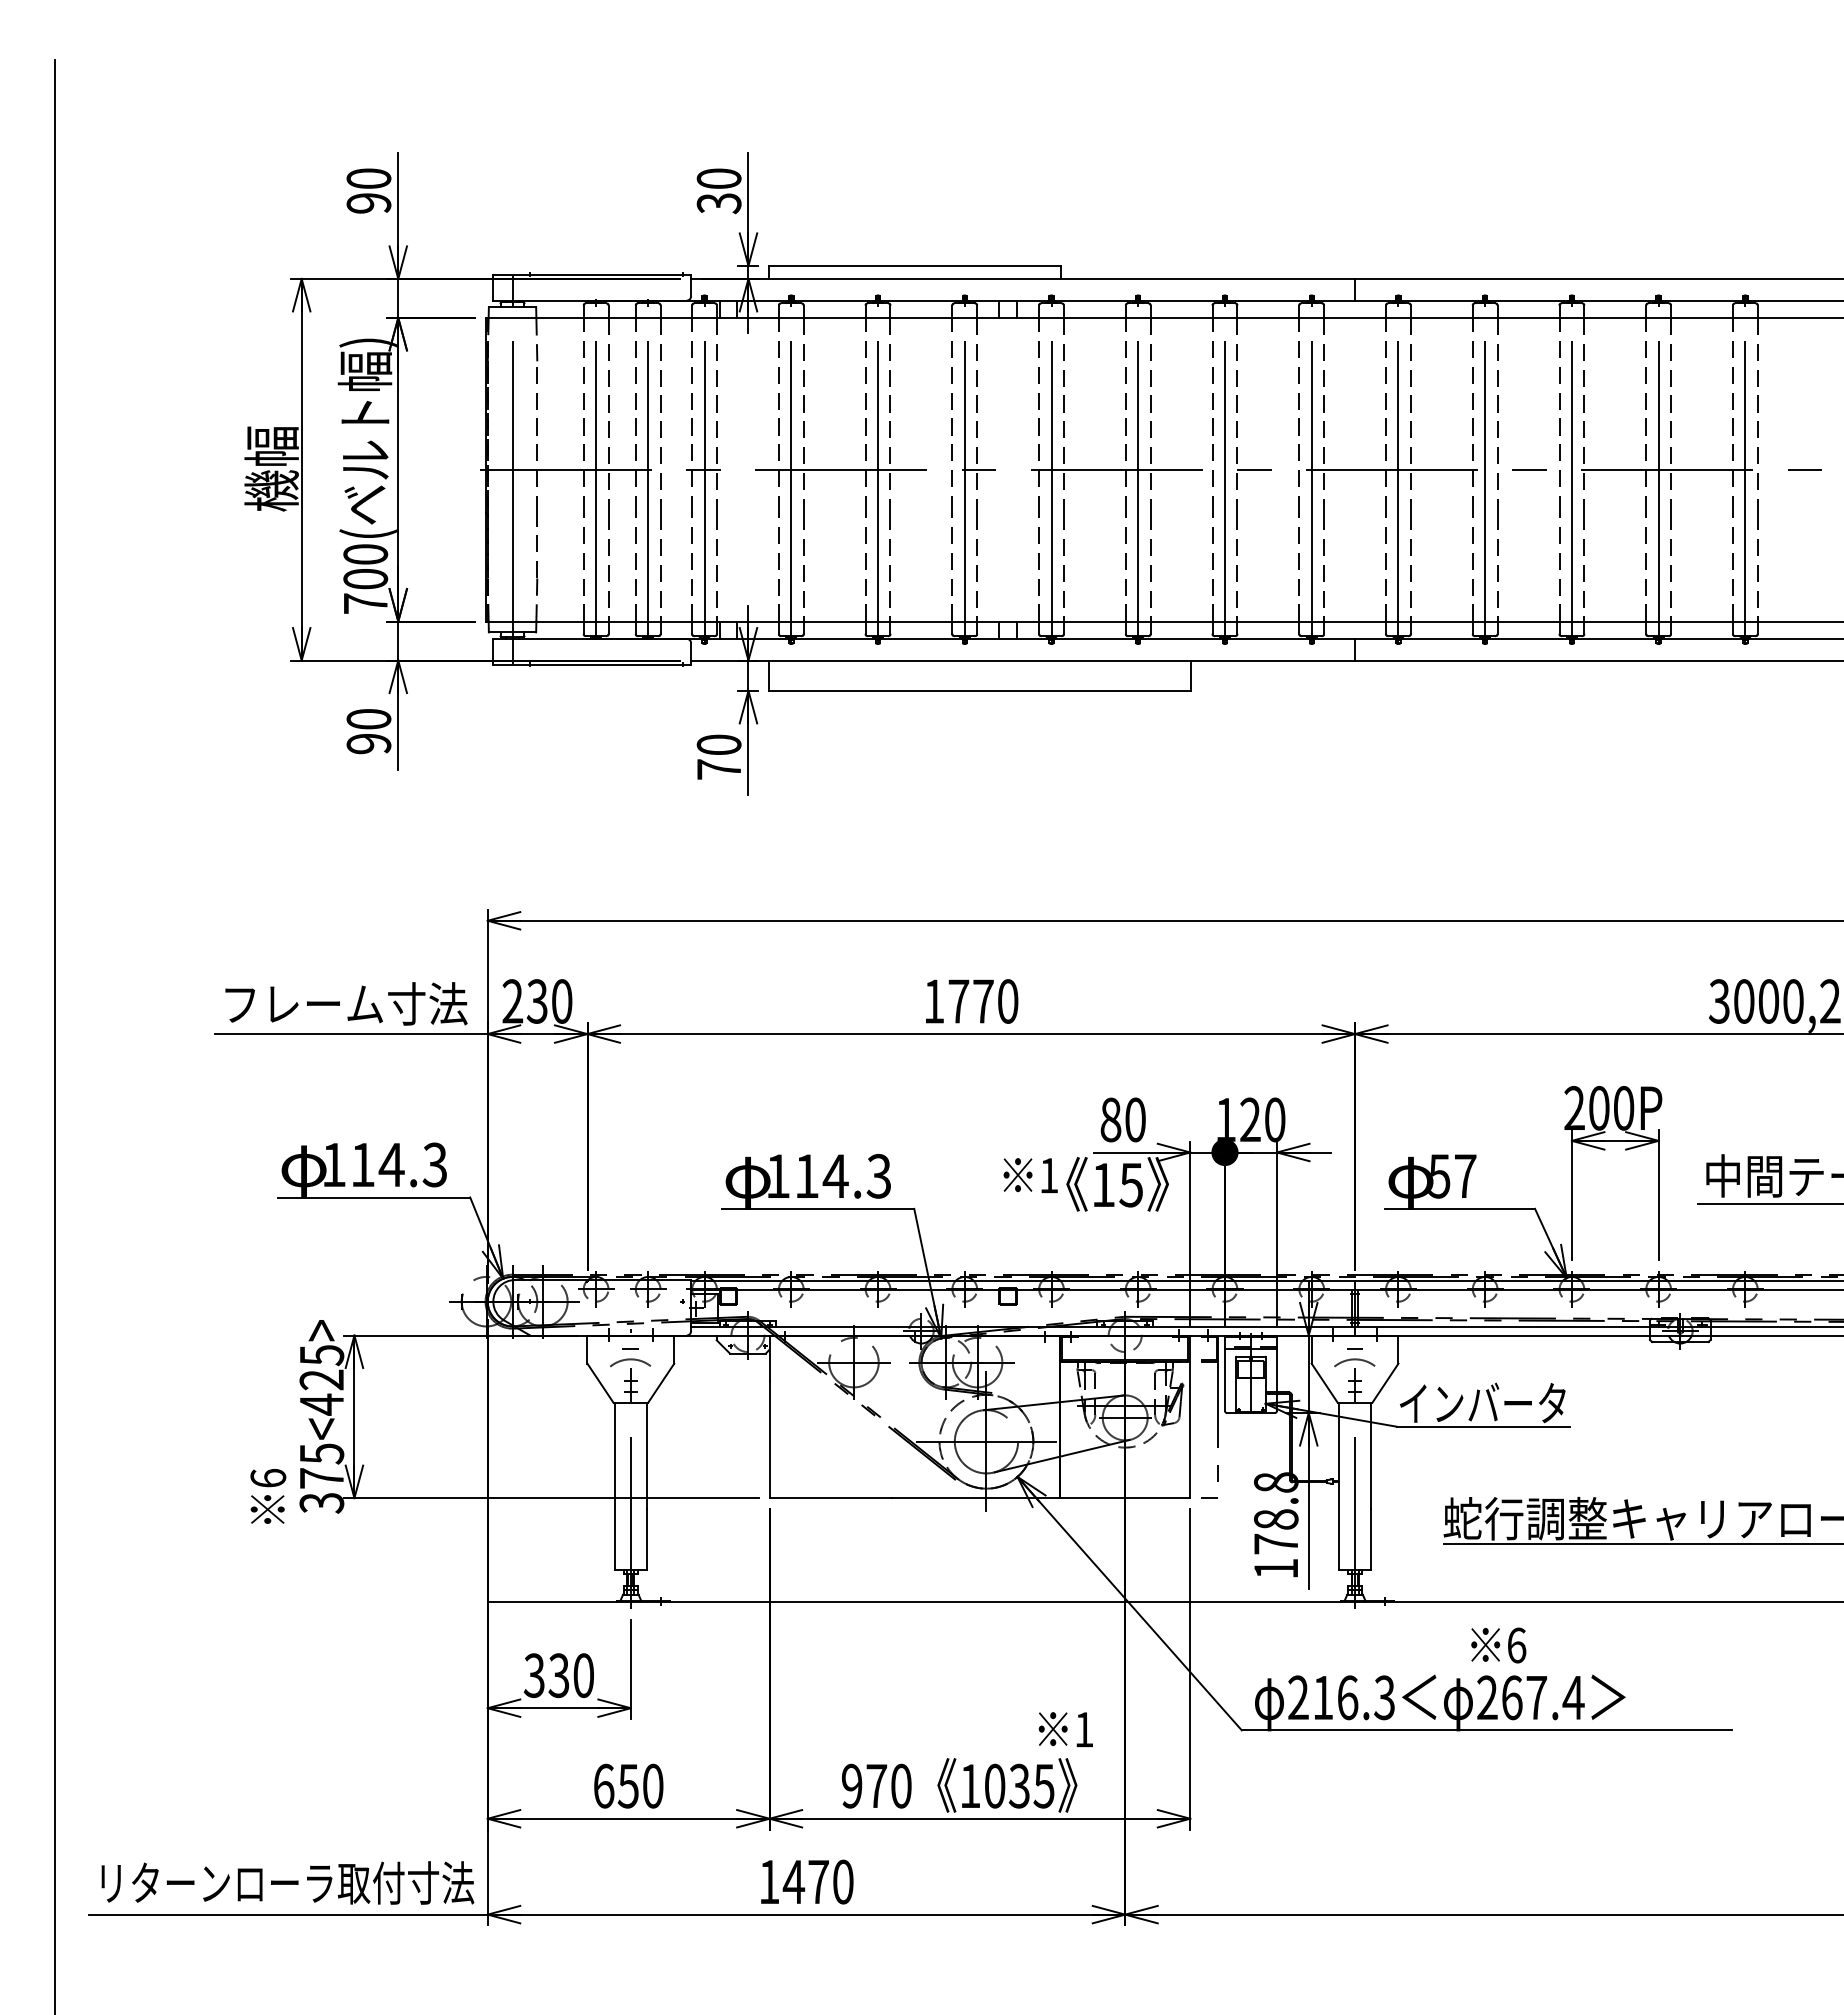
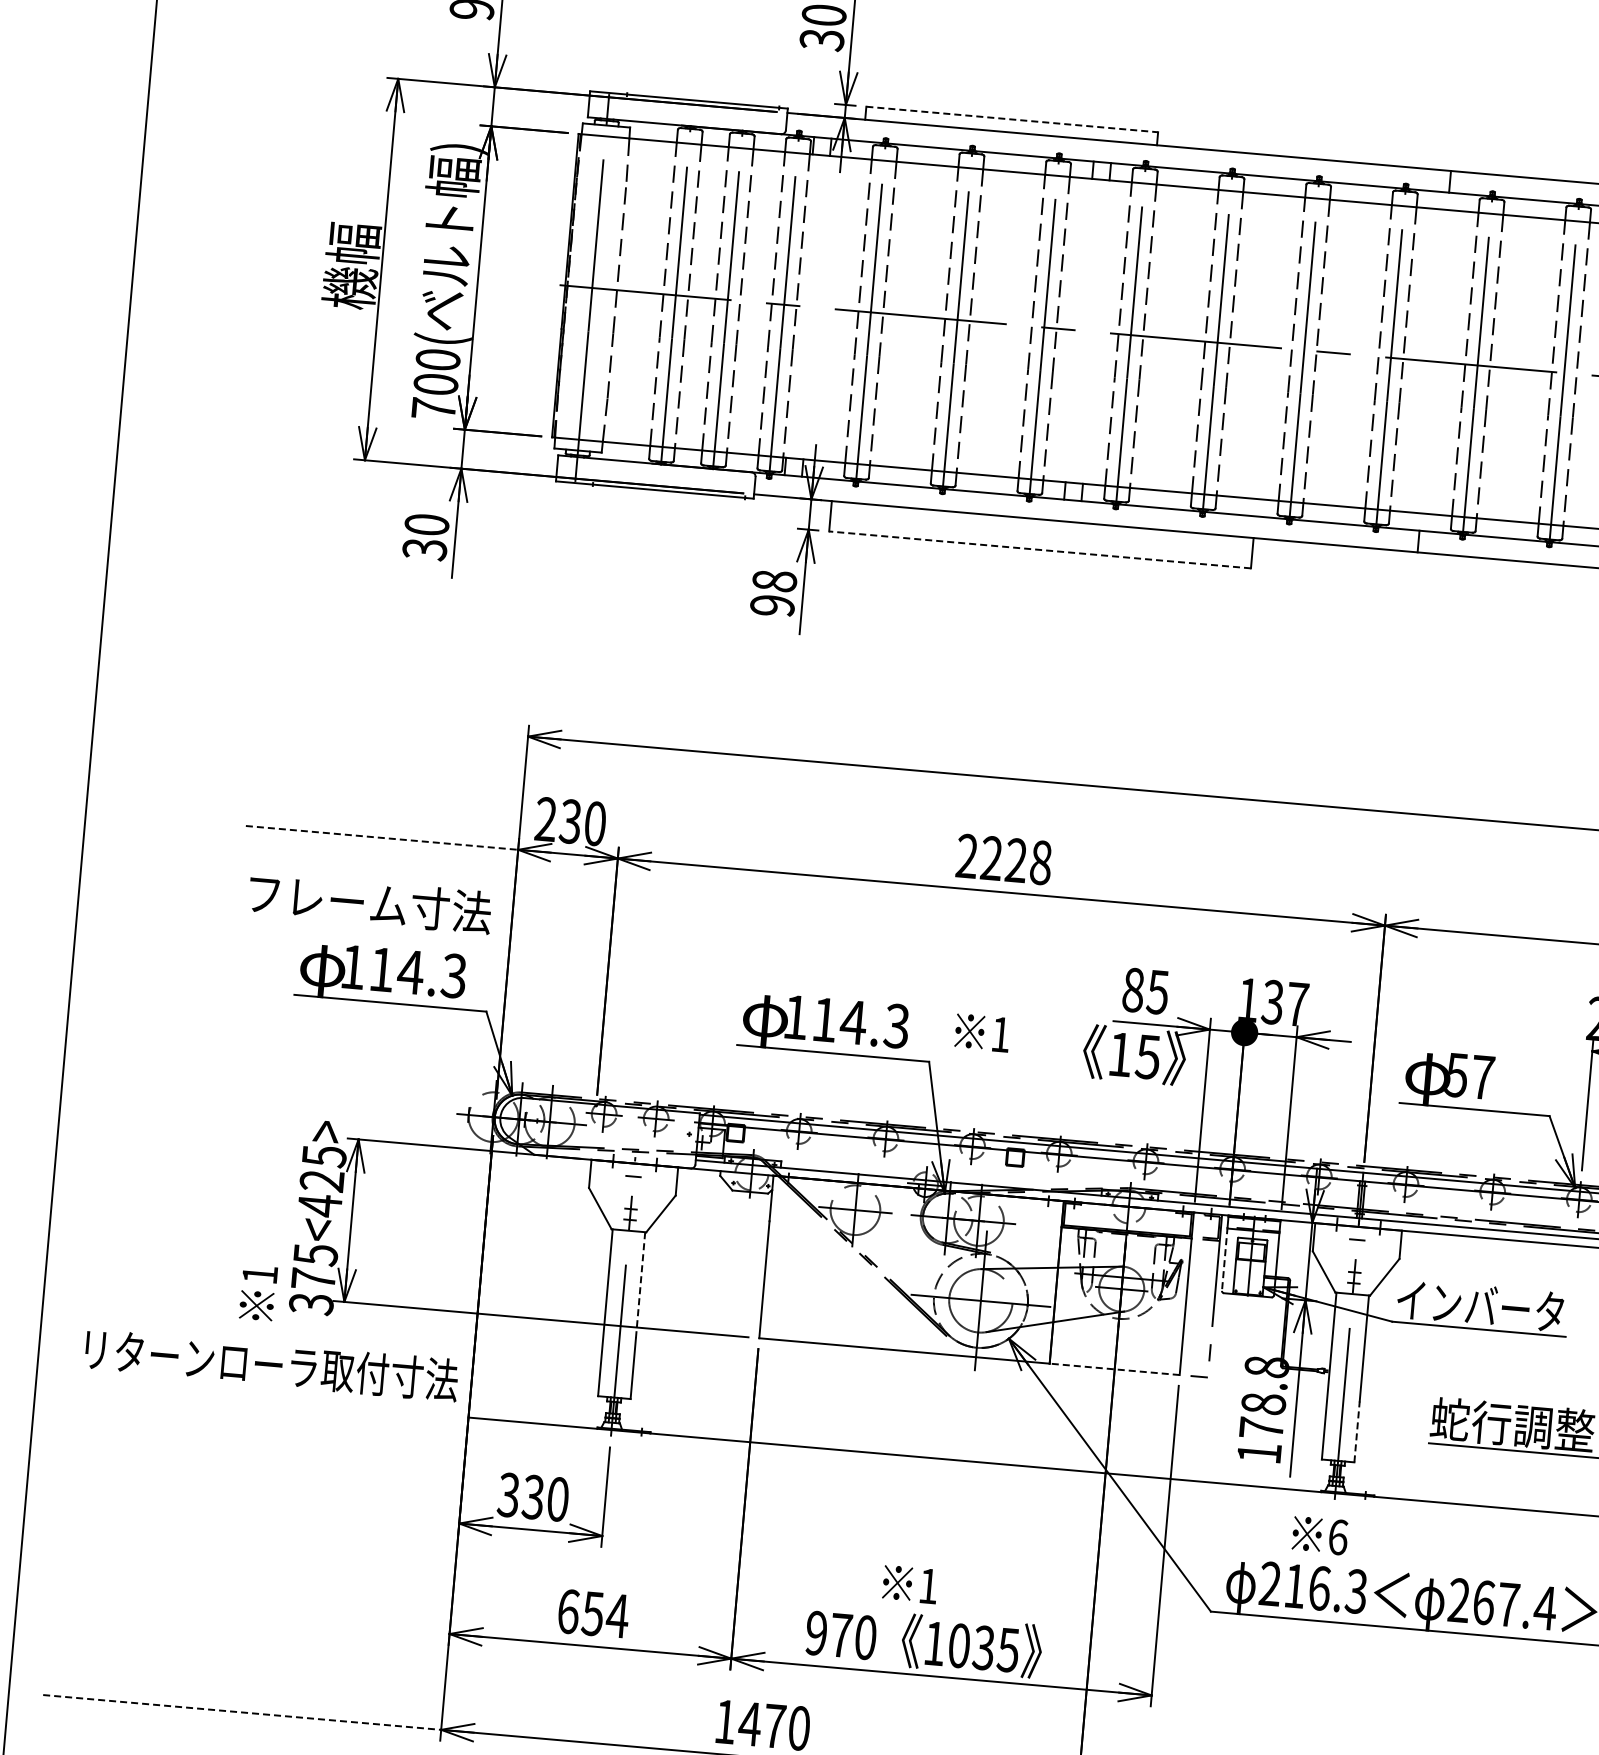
line: (914, 265) -> (1011, 119), solid -> dashed
line: (979, 690) -> (1039, 549), solid -> dashed
text: (368, 744) -> (424, 550), 90 -> 30
text: (718, 756) -> (773, 592), 70 -> 98
text: (971, 1001) -> (1004, 859), 1770 -> 2228
text: (346, 1003) -> (370, 902), moved
line: (352, 1034) -> (382, 838), solid -> dashed
text: (1134, 1119) -> (1157, 991), 80 -> 85
text: (1262, 1119) -> (1284, 1002), 120 -> 137
text: (1030, 1175) -> (982, 1032), moved
arc: (630, 1360) -> (632, 1188), removed
arc: (1354, 1360) -> (1355, 1251), removed
line: (1224, 1379) -> (1224, 1259), solid -> dashed
line: (647, 1455) -> (640, 1284), solid -> dashed
text: (268, 1478) -> (260, 1274), 6 -> 1
line: (1124, 1498) -> (1113, 1369), solid -> dashed
line: (1371, 1538) -> (1357, 1431), solid -> dashed
text: (1498, 1645) -> (1319, 1535), moved
text: (1065, 1729) -> (909, 1584), moved
text: (652, 1785) -> (617, 1615), 650 -> 654
text: (287, 1882) -> (271, 1364), moved
line: (289, 1914) -> (243, 1712), solid -> dashed

